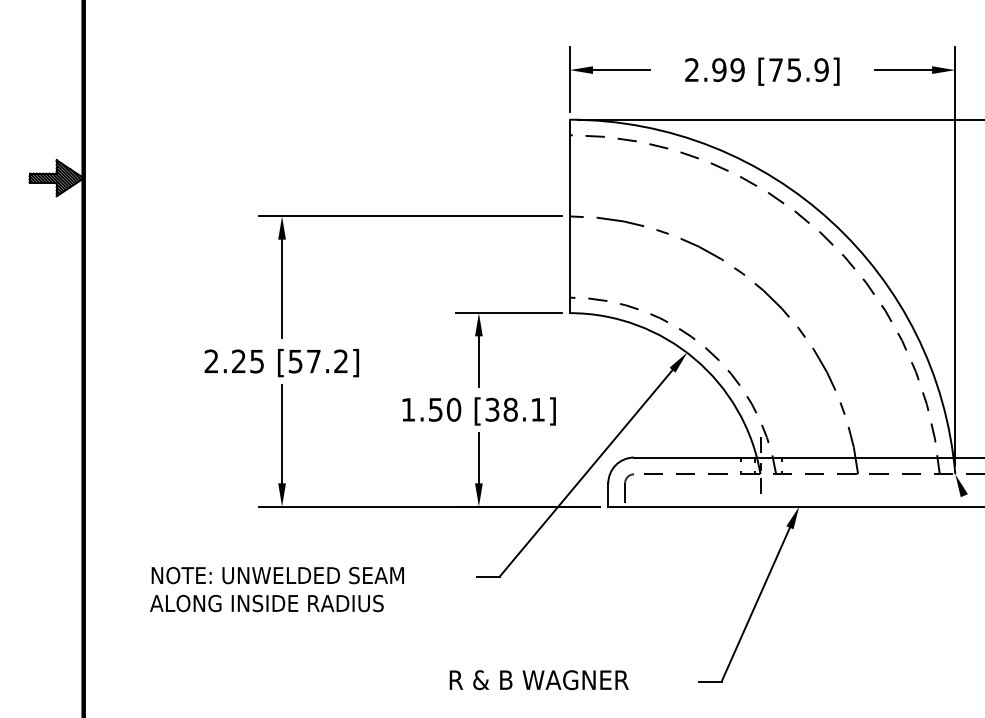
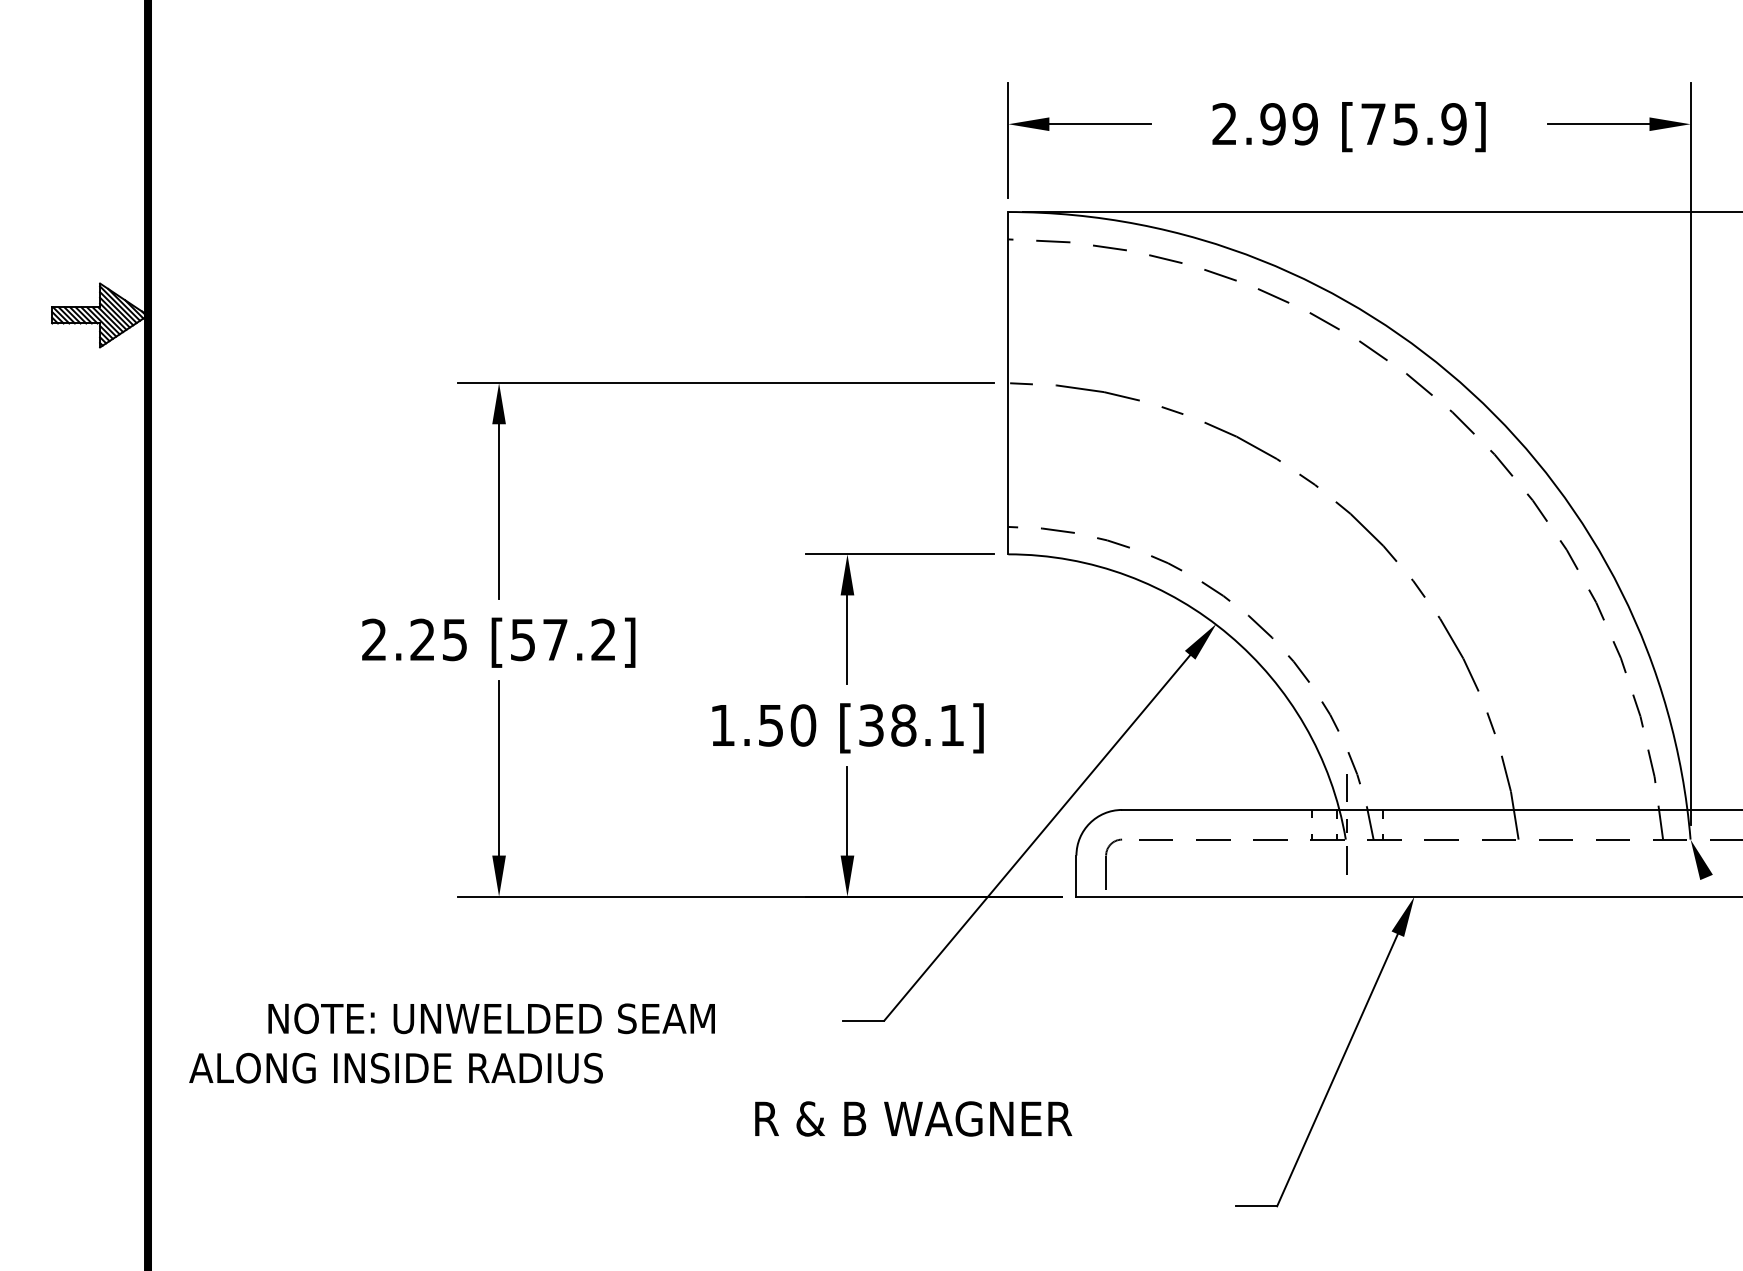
text: (266, 603) -> (395, 1068), moved
text: (538, 680) -> (912, 1119), moved

